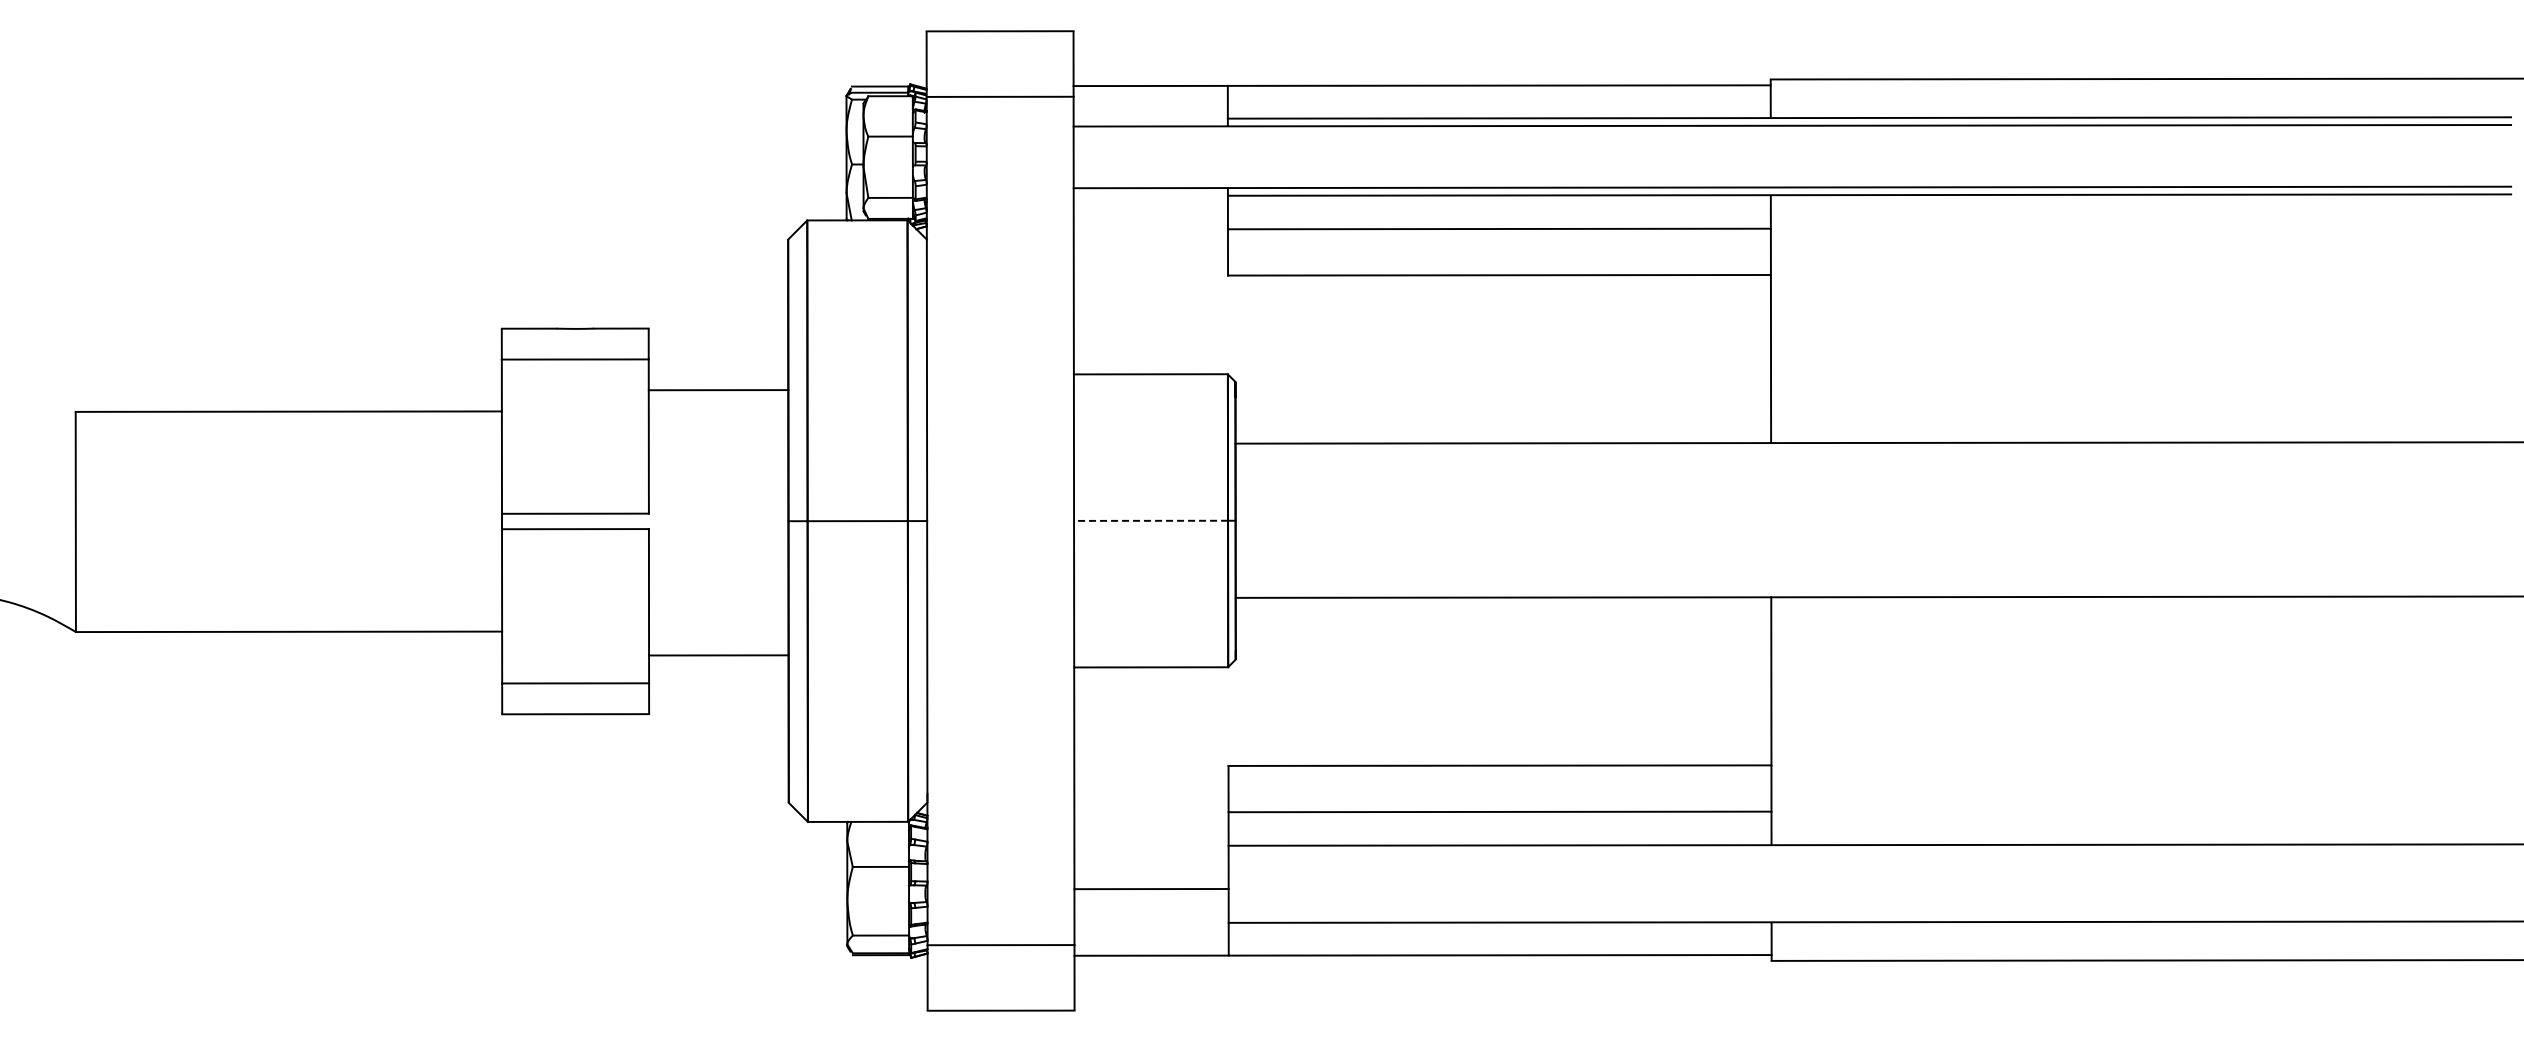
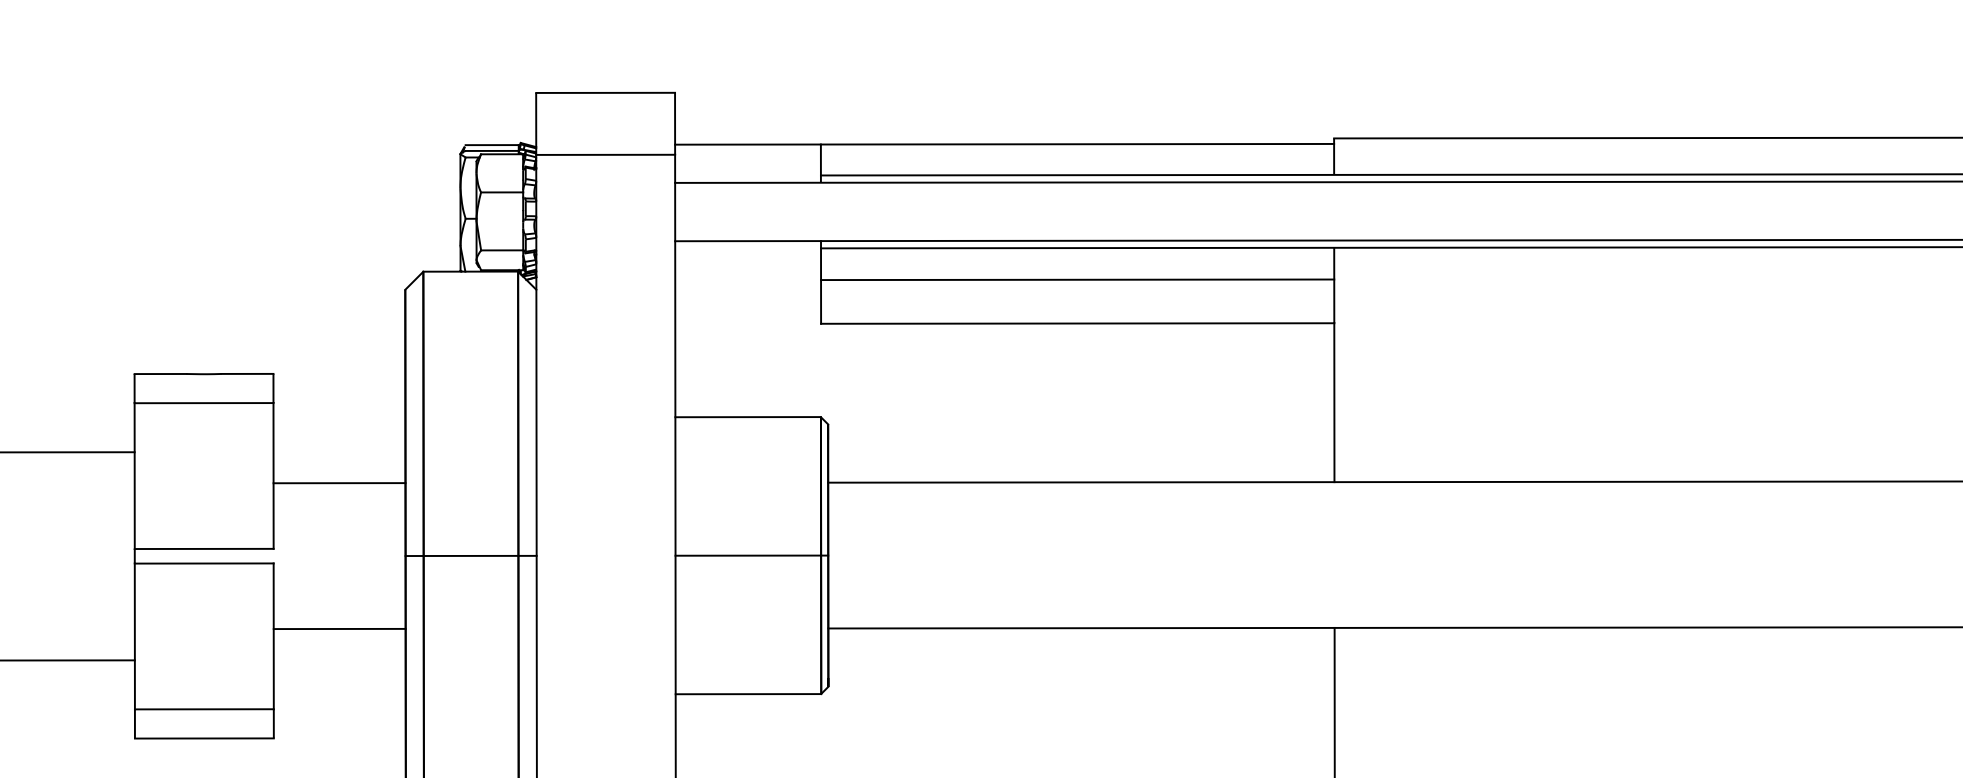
line: (718, 390) -> (339, 483), moved
line: (1150, 520) -> (747, 555), dashed -> solid
line: (718, 655) -> (339, 629), moved

